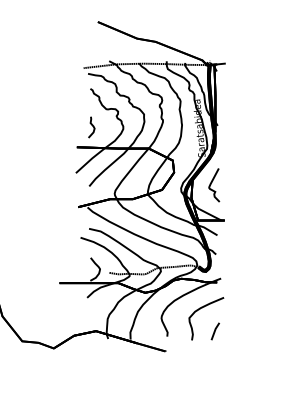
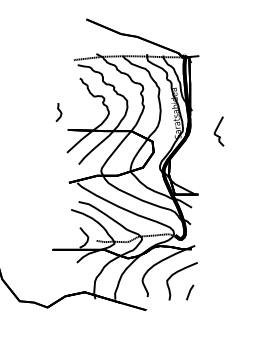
curve: (92, 126) -> (59, 111), moved
curve: (211, 185) -> (216, 131), moved

